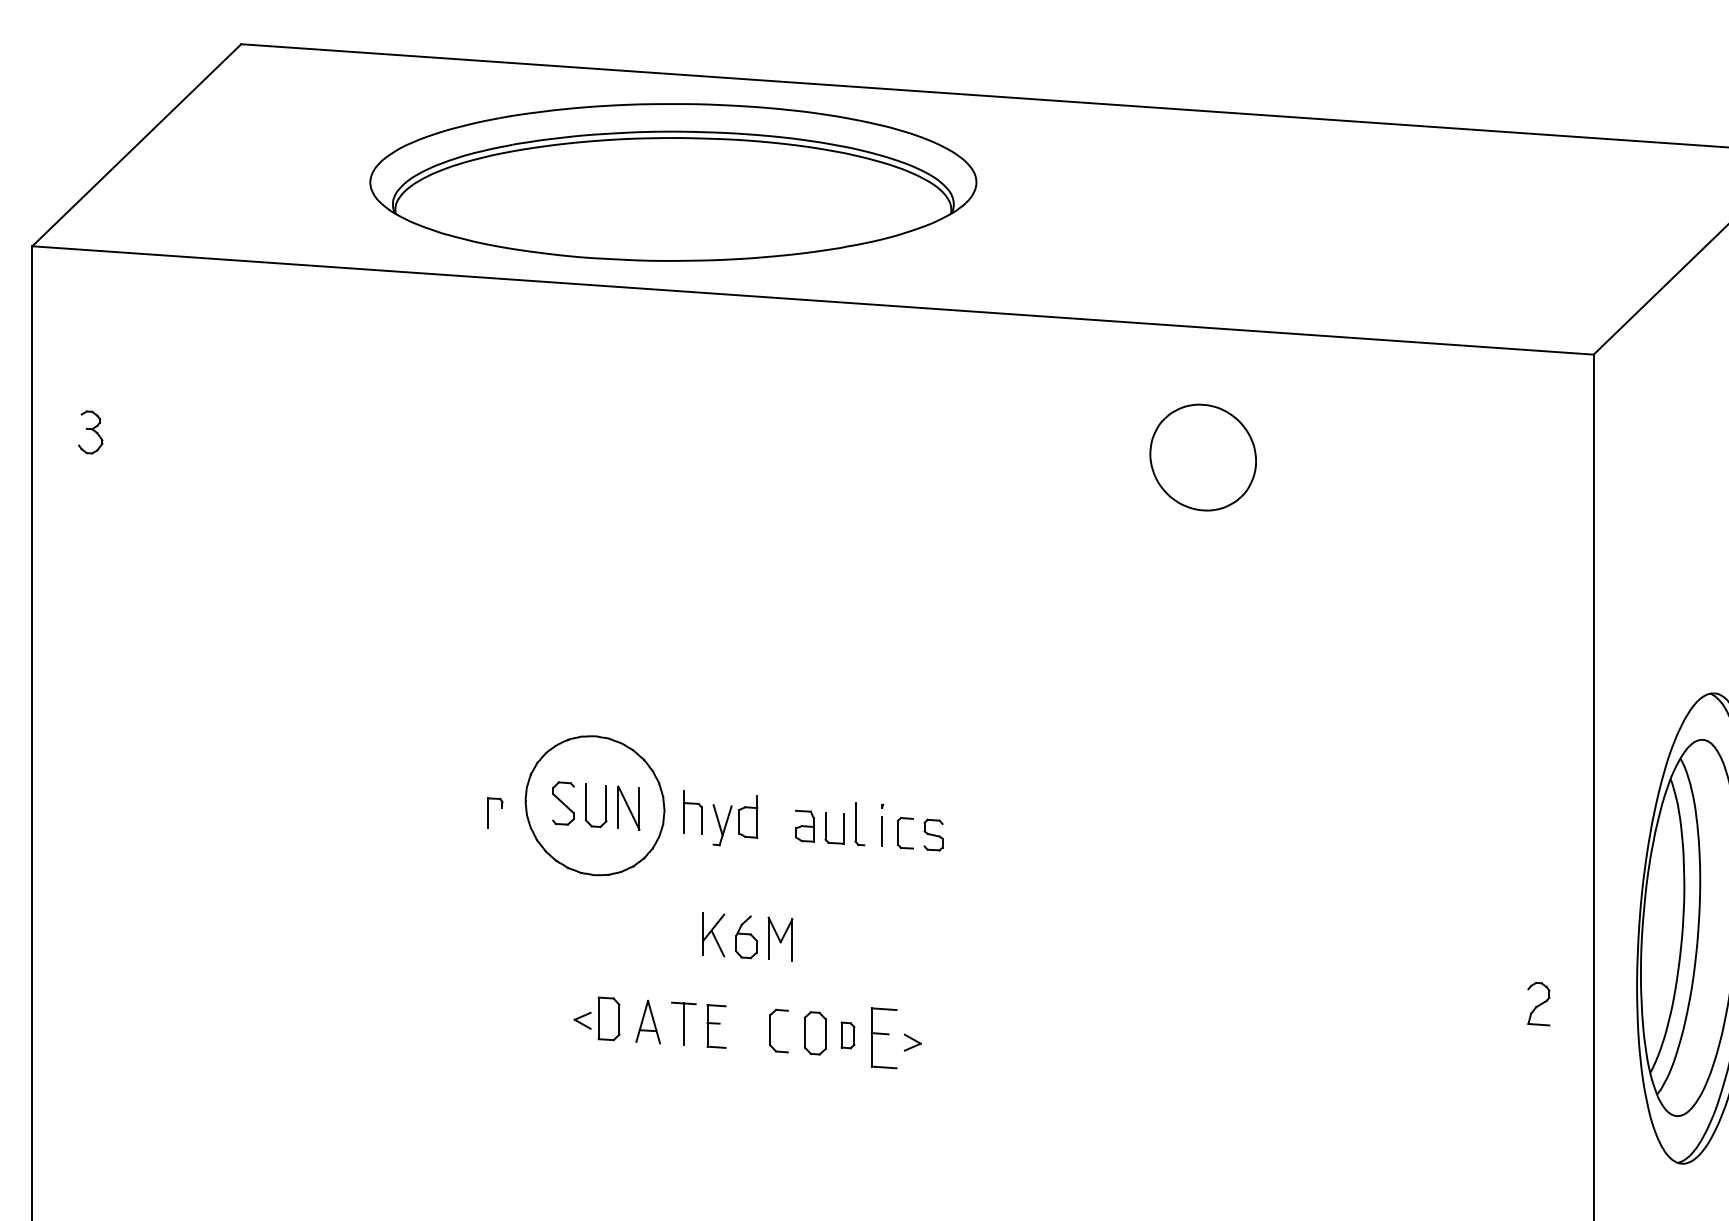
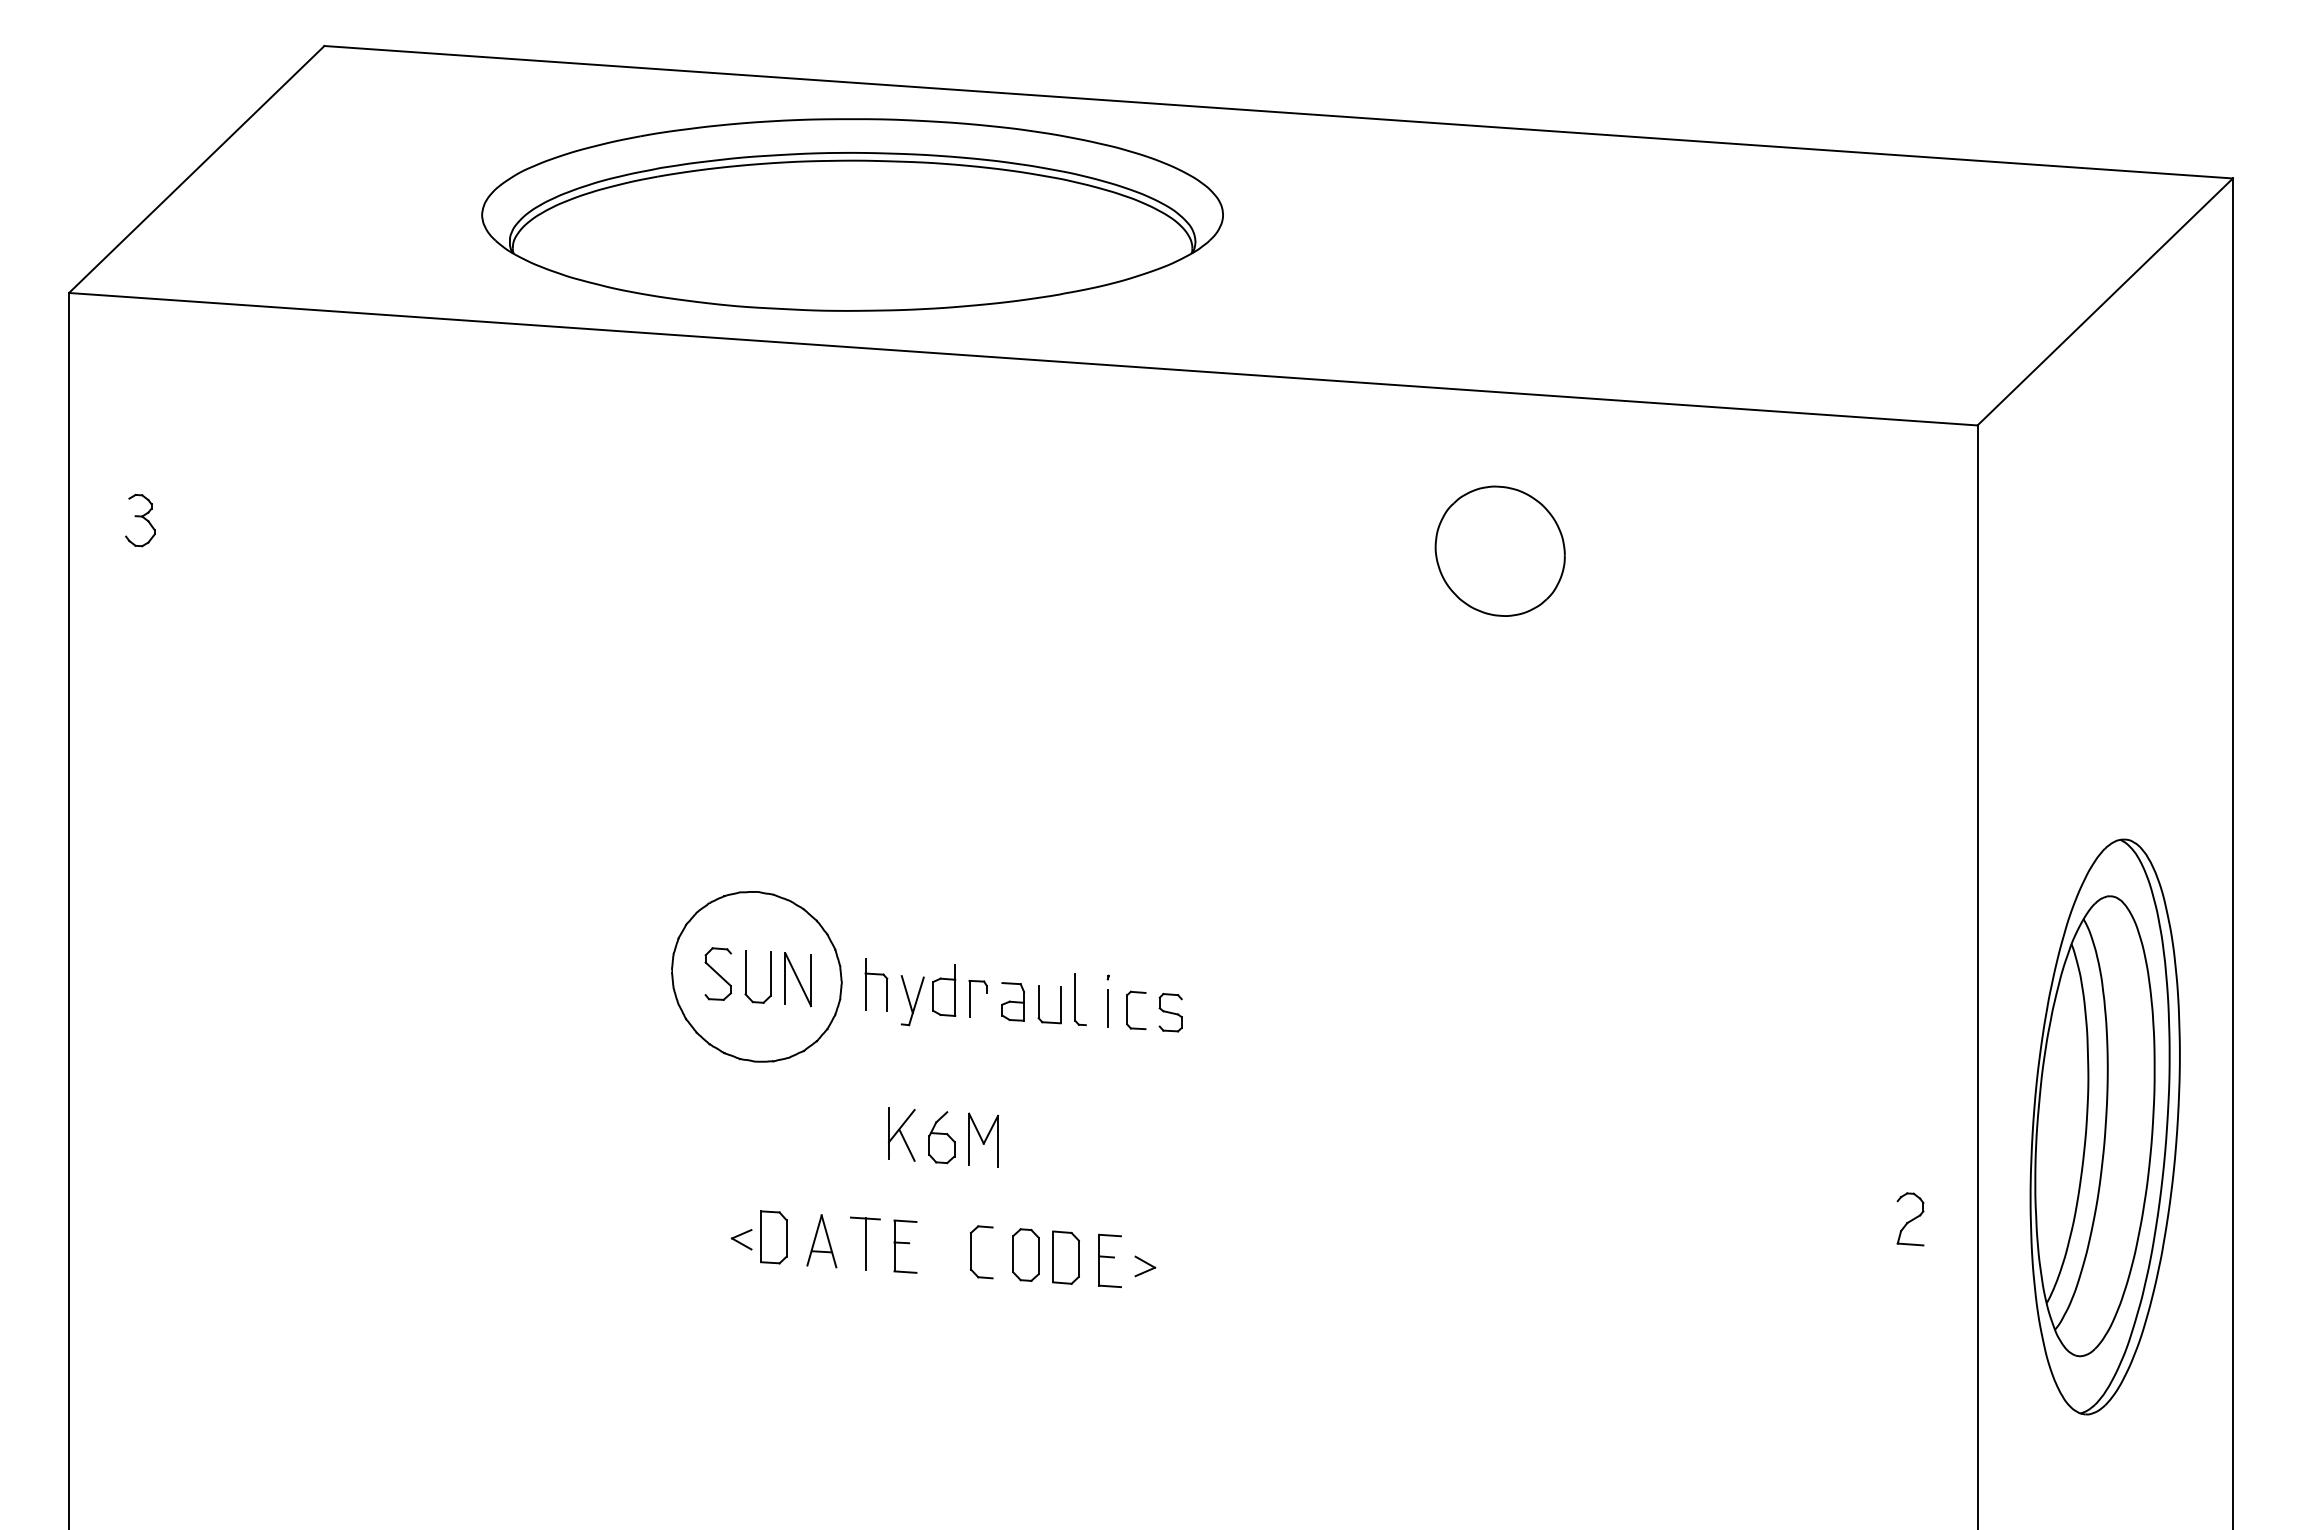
part: (489, 812) -> (970, 998), moved
part: (847, 1035) -> (1065, 1257), size x1.67
part: (883, 1037) -> (1109, 1260), size x0.71

